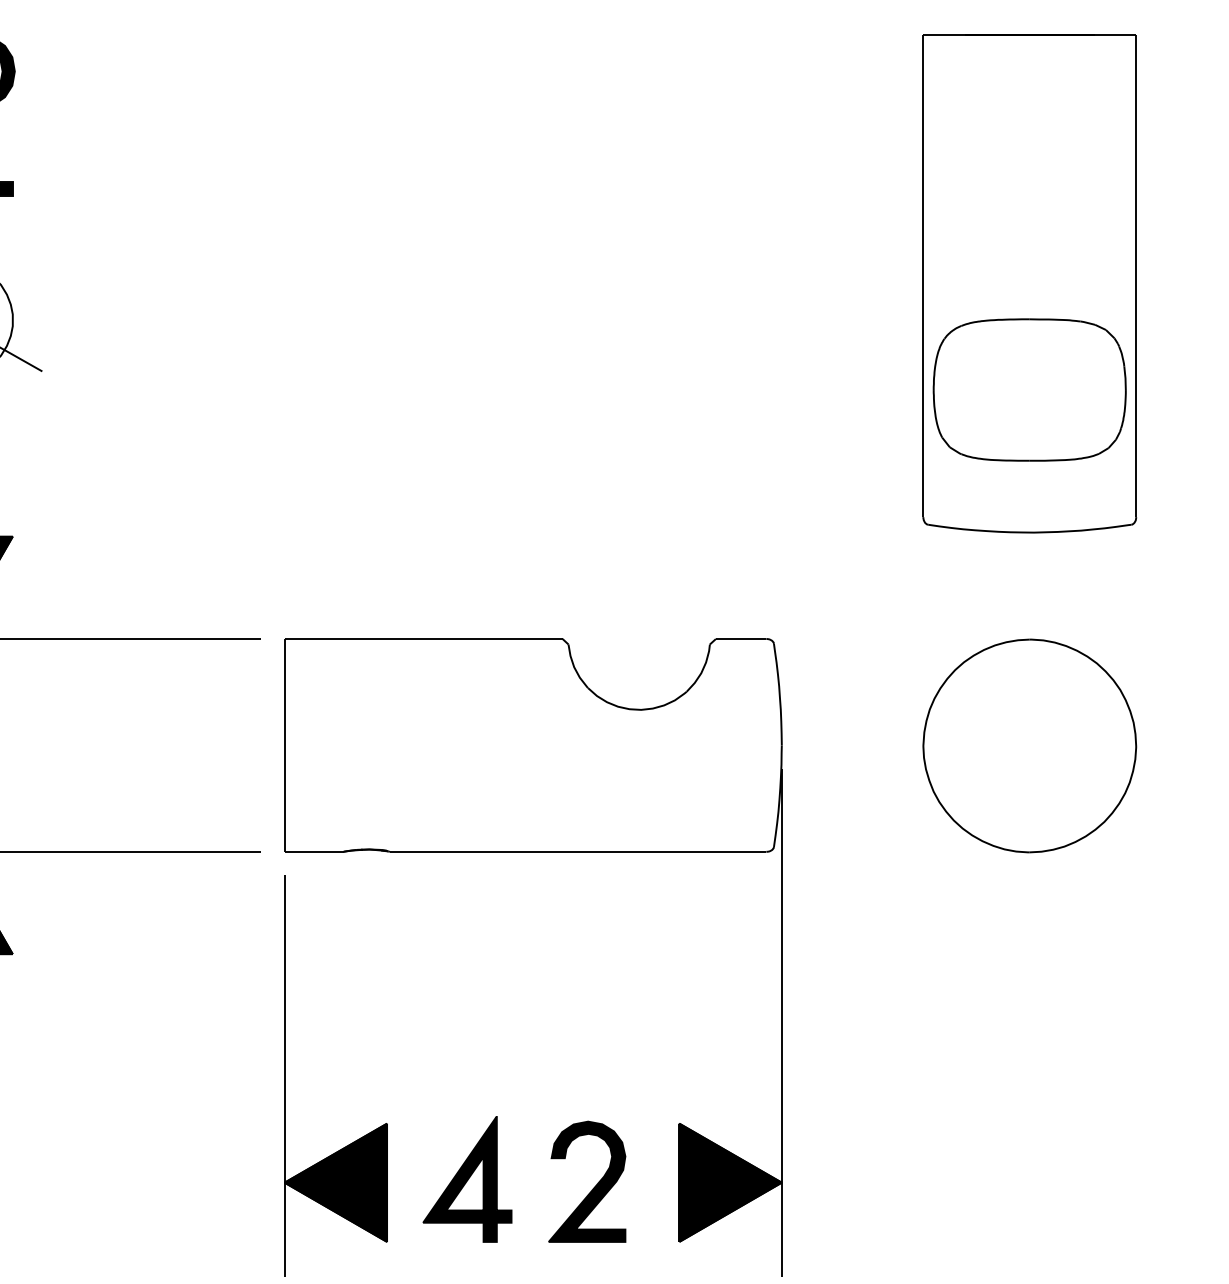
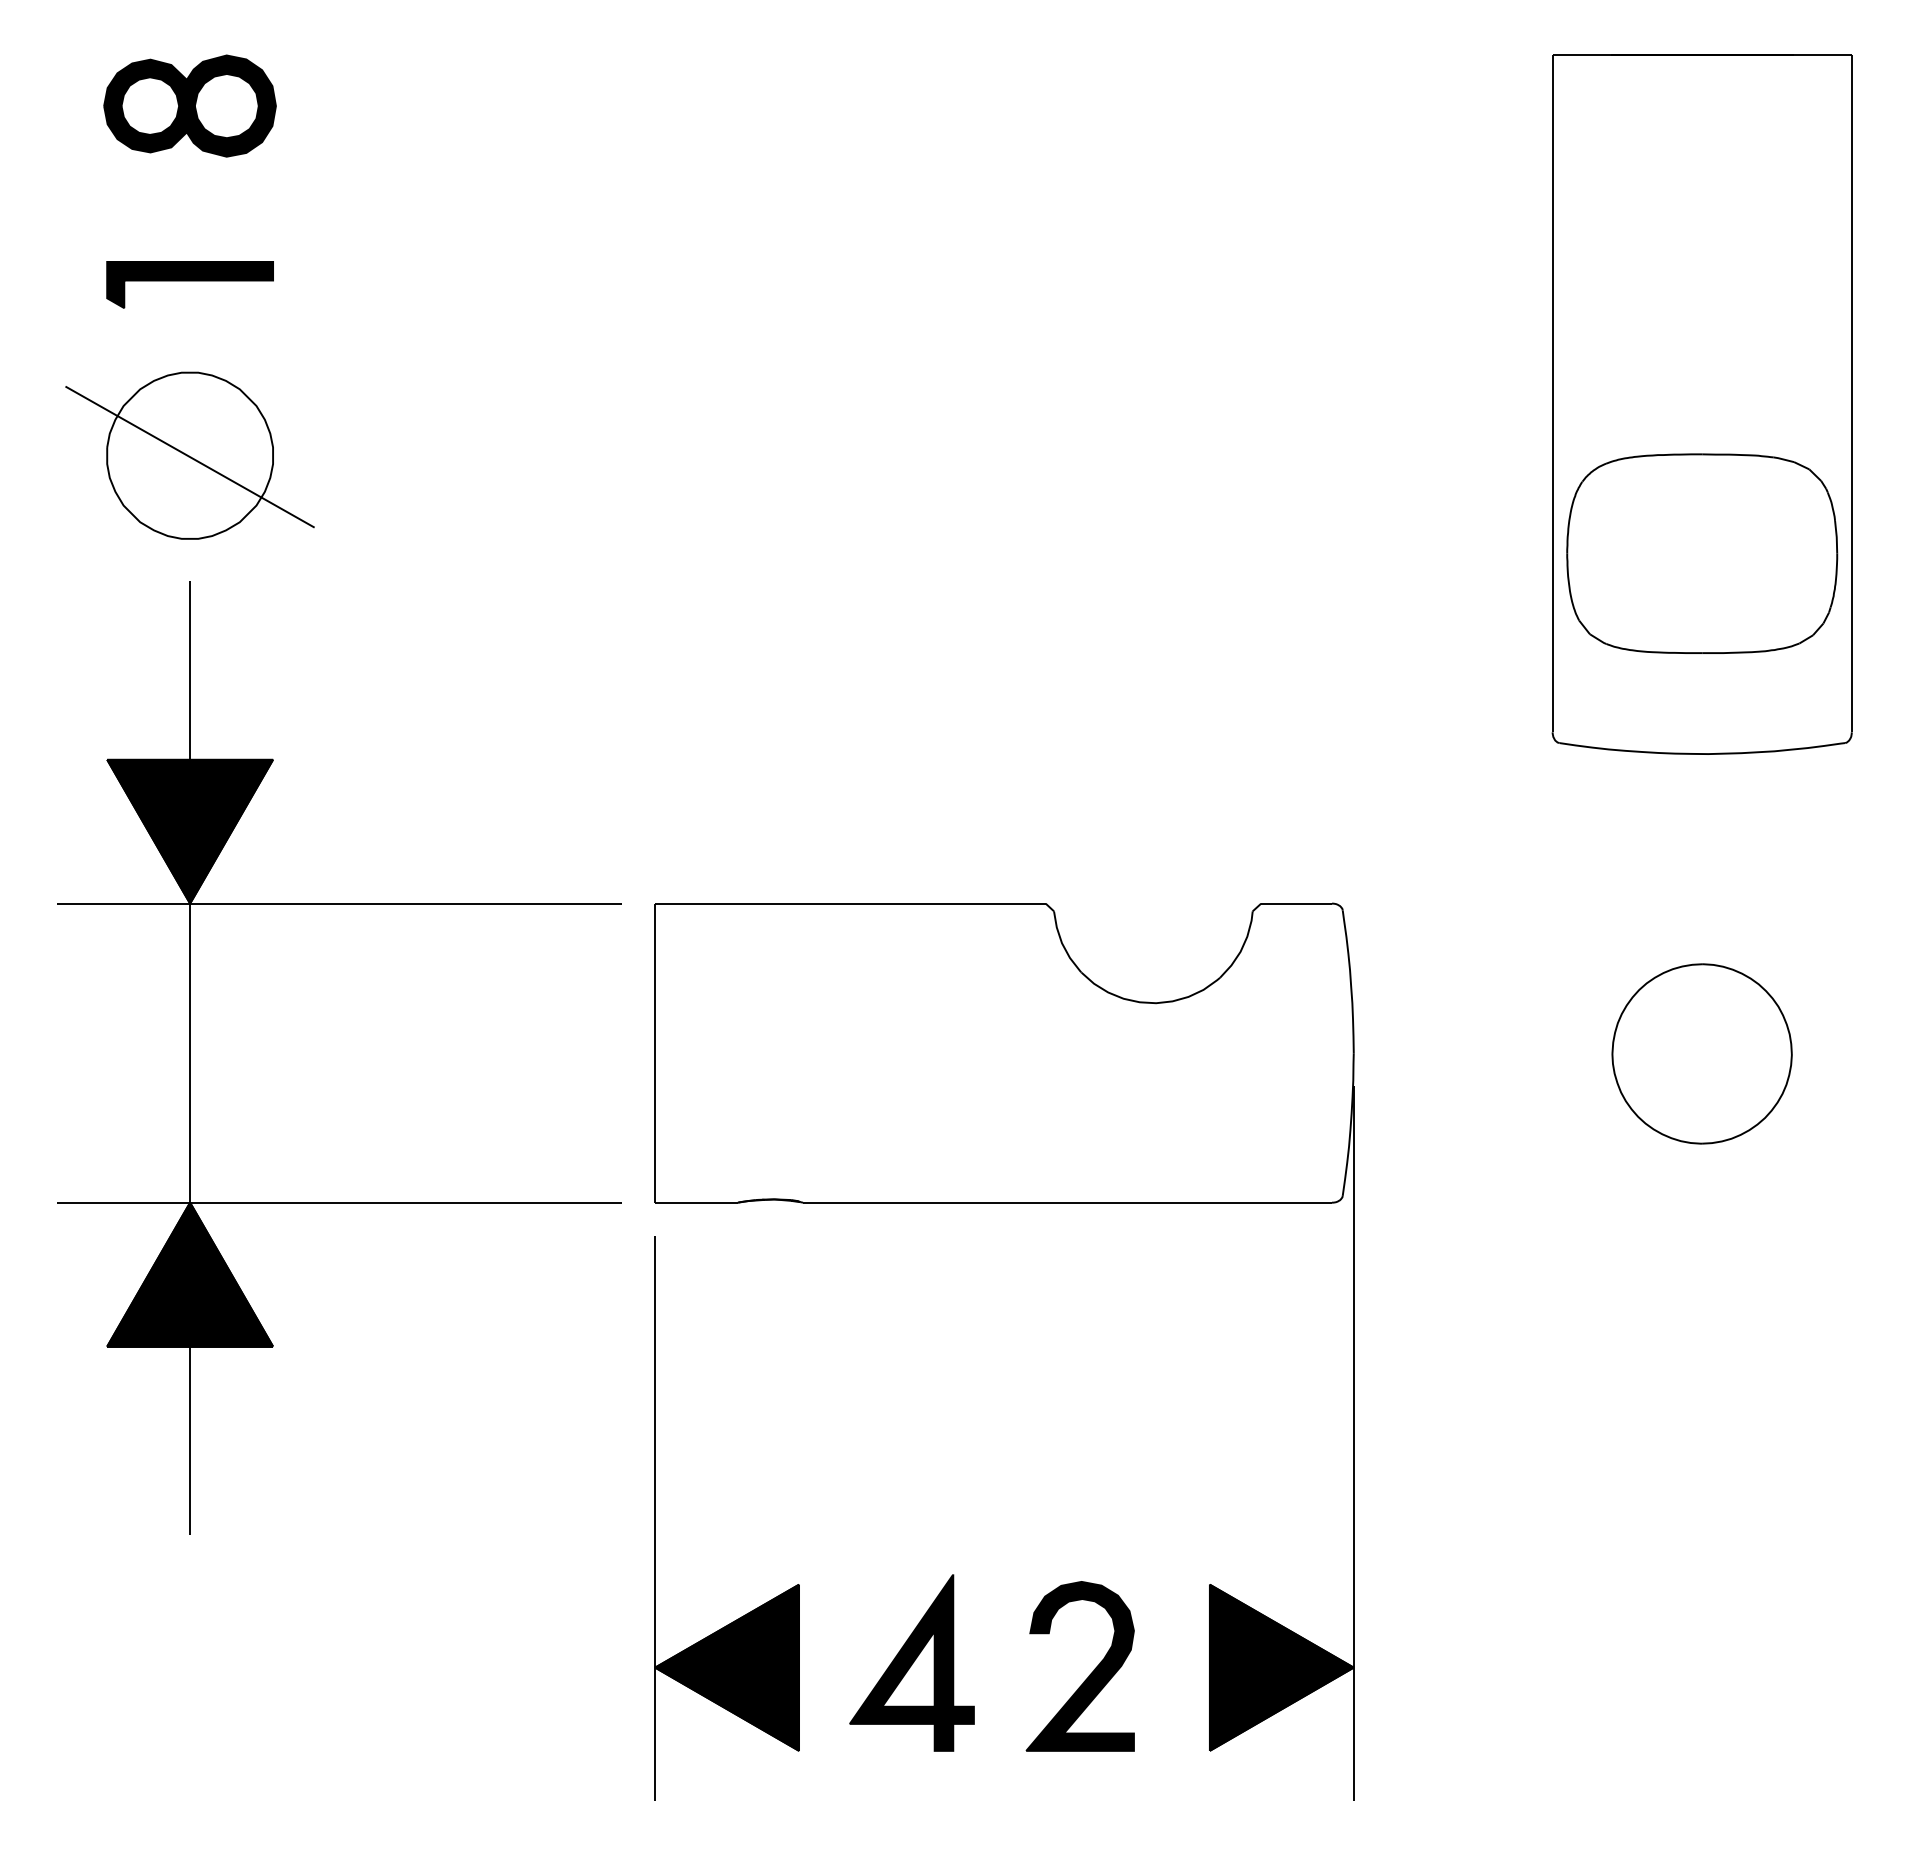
part: (1029, 745) -> (1701, 1053), size x0.6

